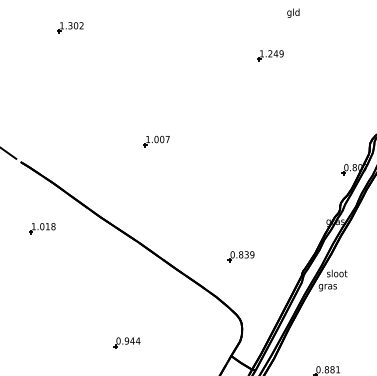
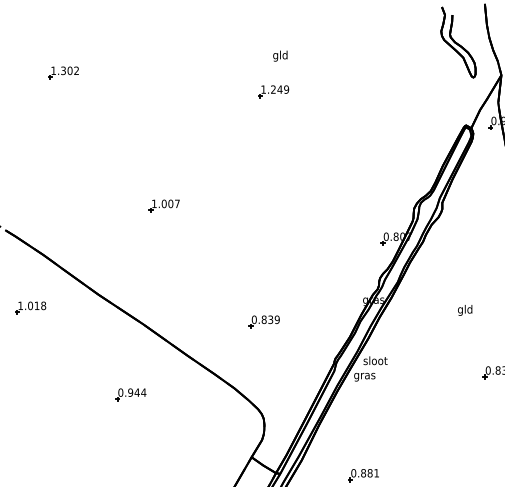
text: (293, 12) -> (280, 55), moved
part: (270, 55) -> (273, 91), moved
part: (240, 256) -> (263, 321), moved
part: (126, 342) -> (130, 394), moved

